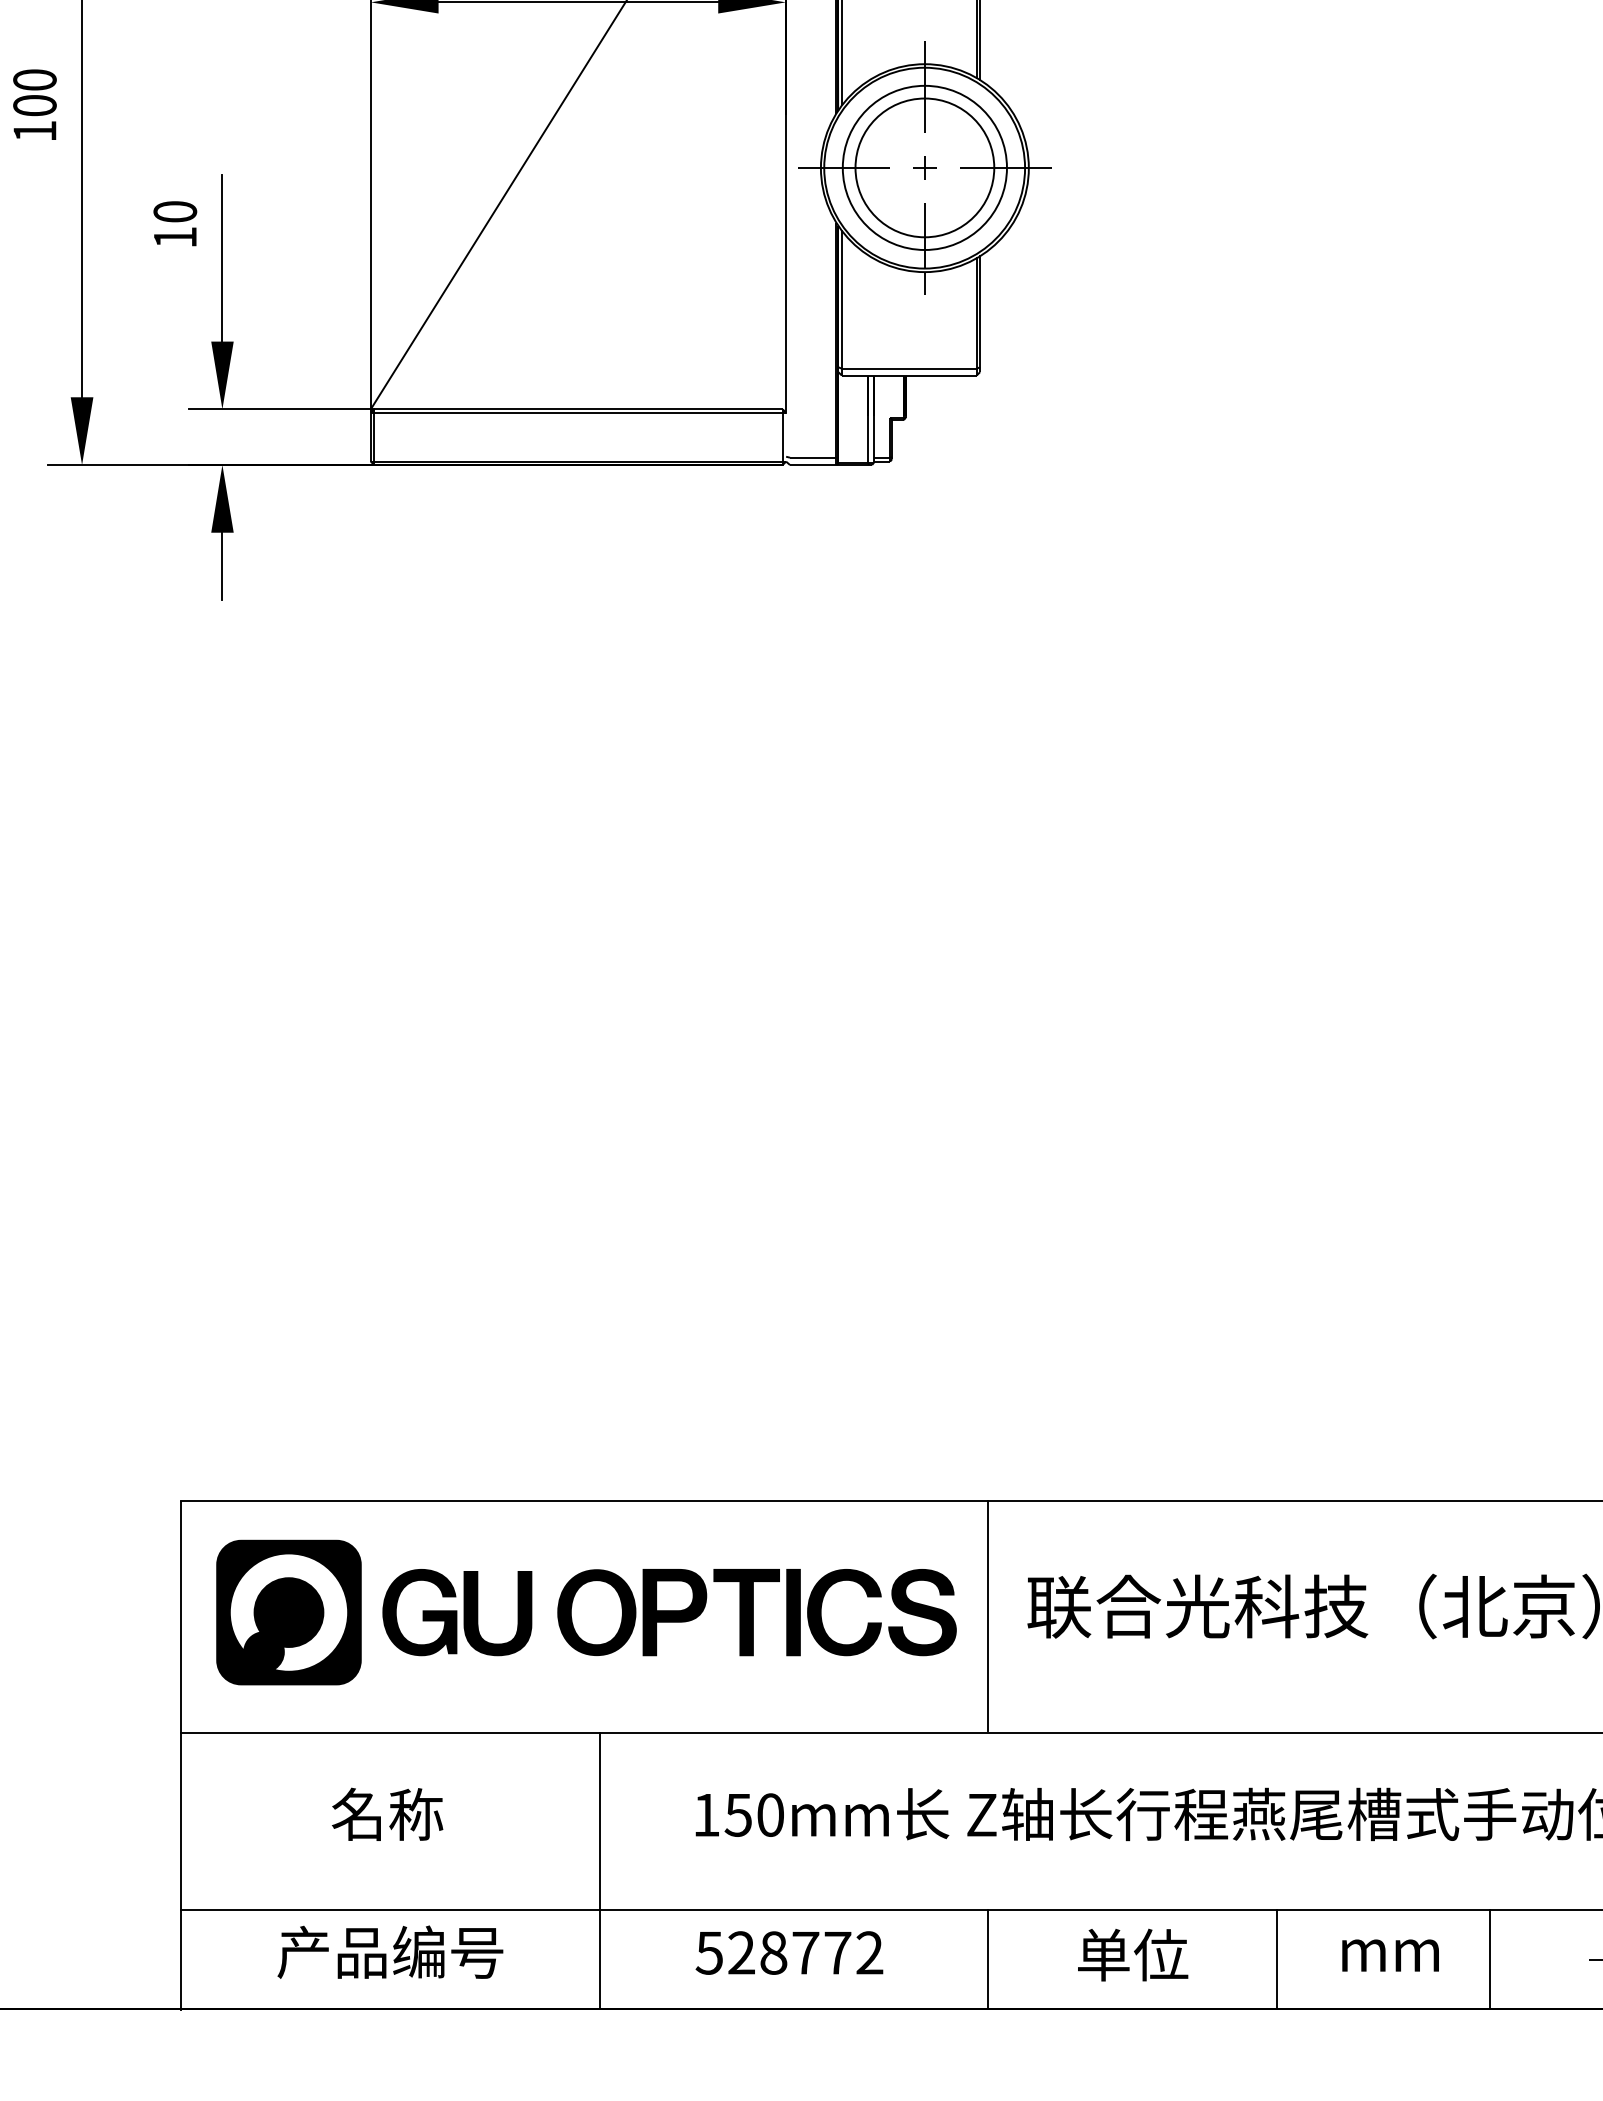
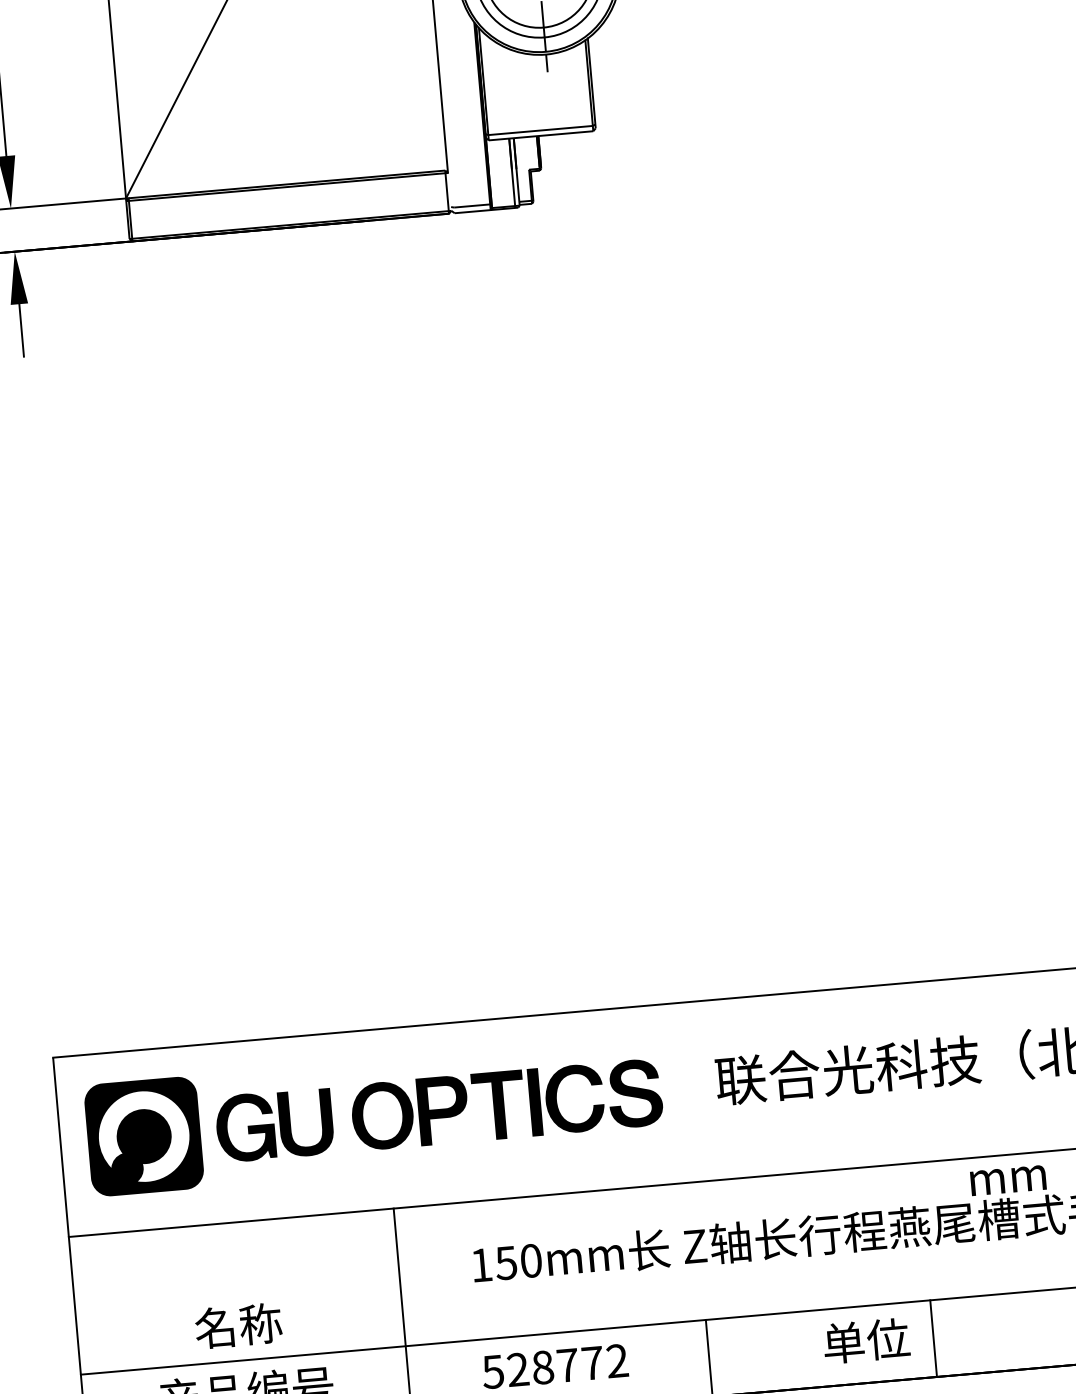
line: (987, 1616) -> (685, 1092), removed
text: (387, 1813) -> (238, 1325), moved
text: (1133, 1954) -> (866, 1340), moved
text: (1390, 1955) -> (1008, 1180), moved

